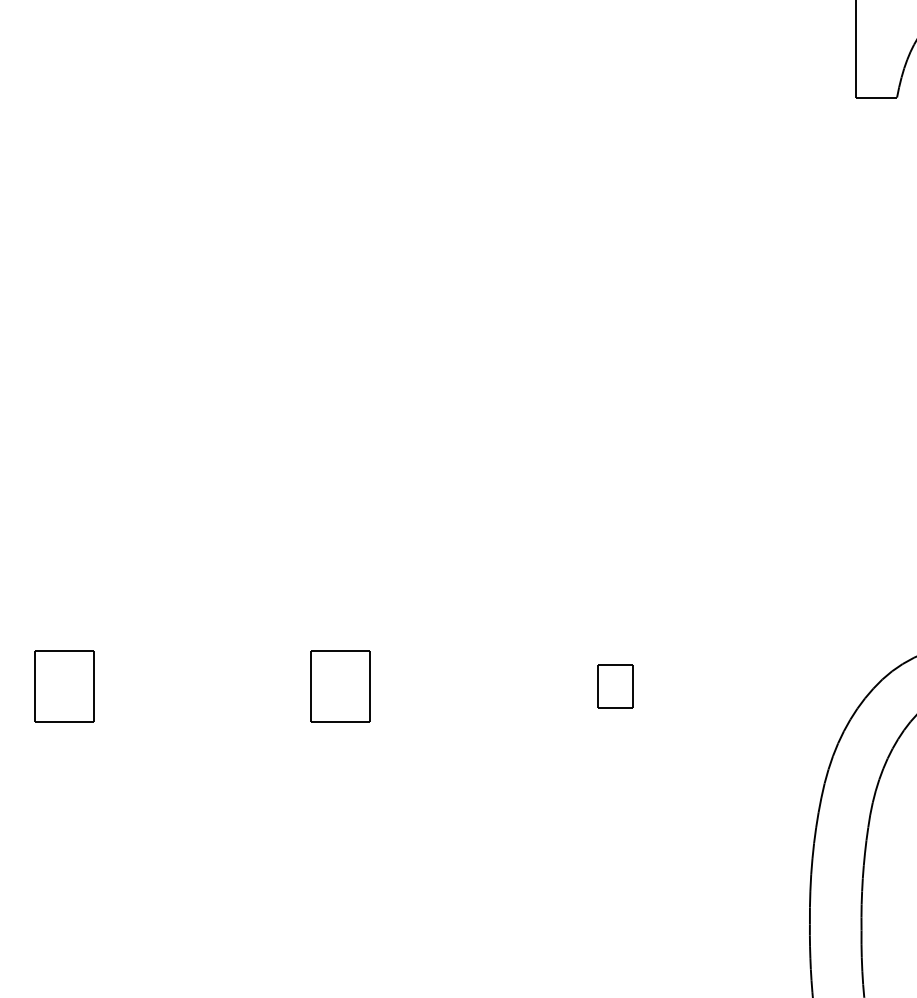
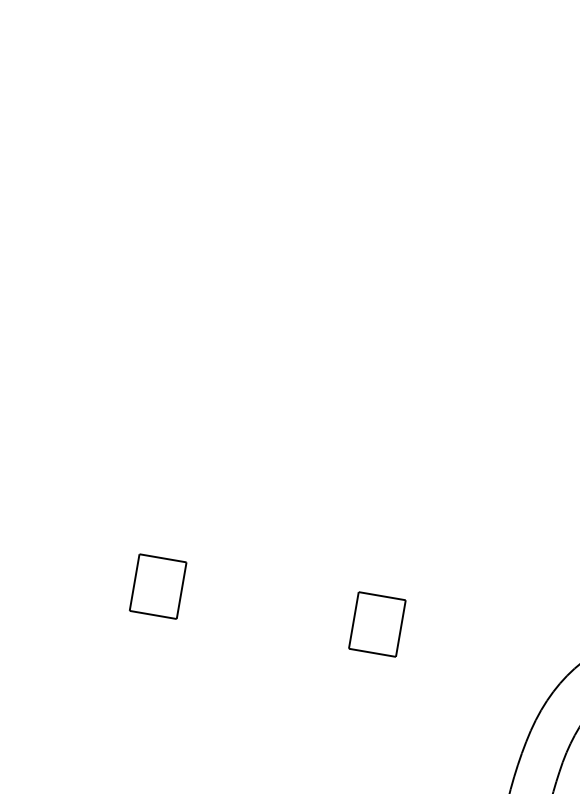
part: (615, 686) -> (377, 624), size x1.67

